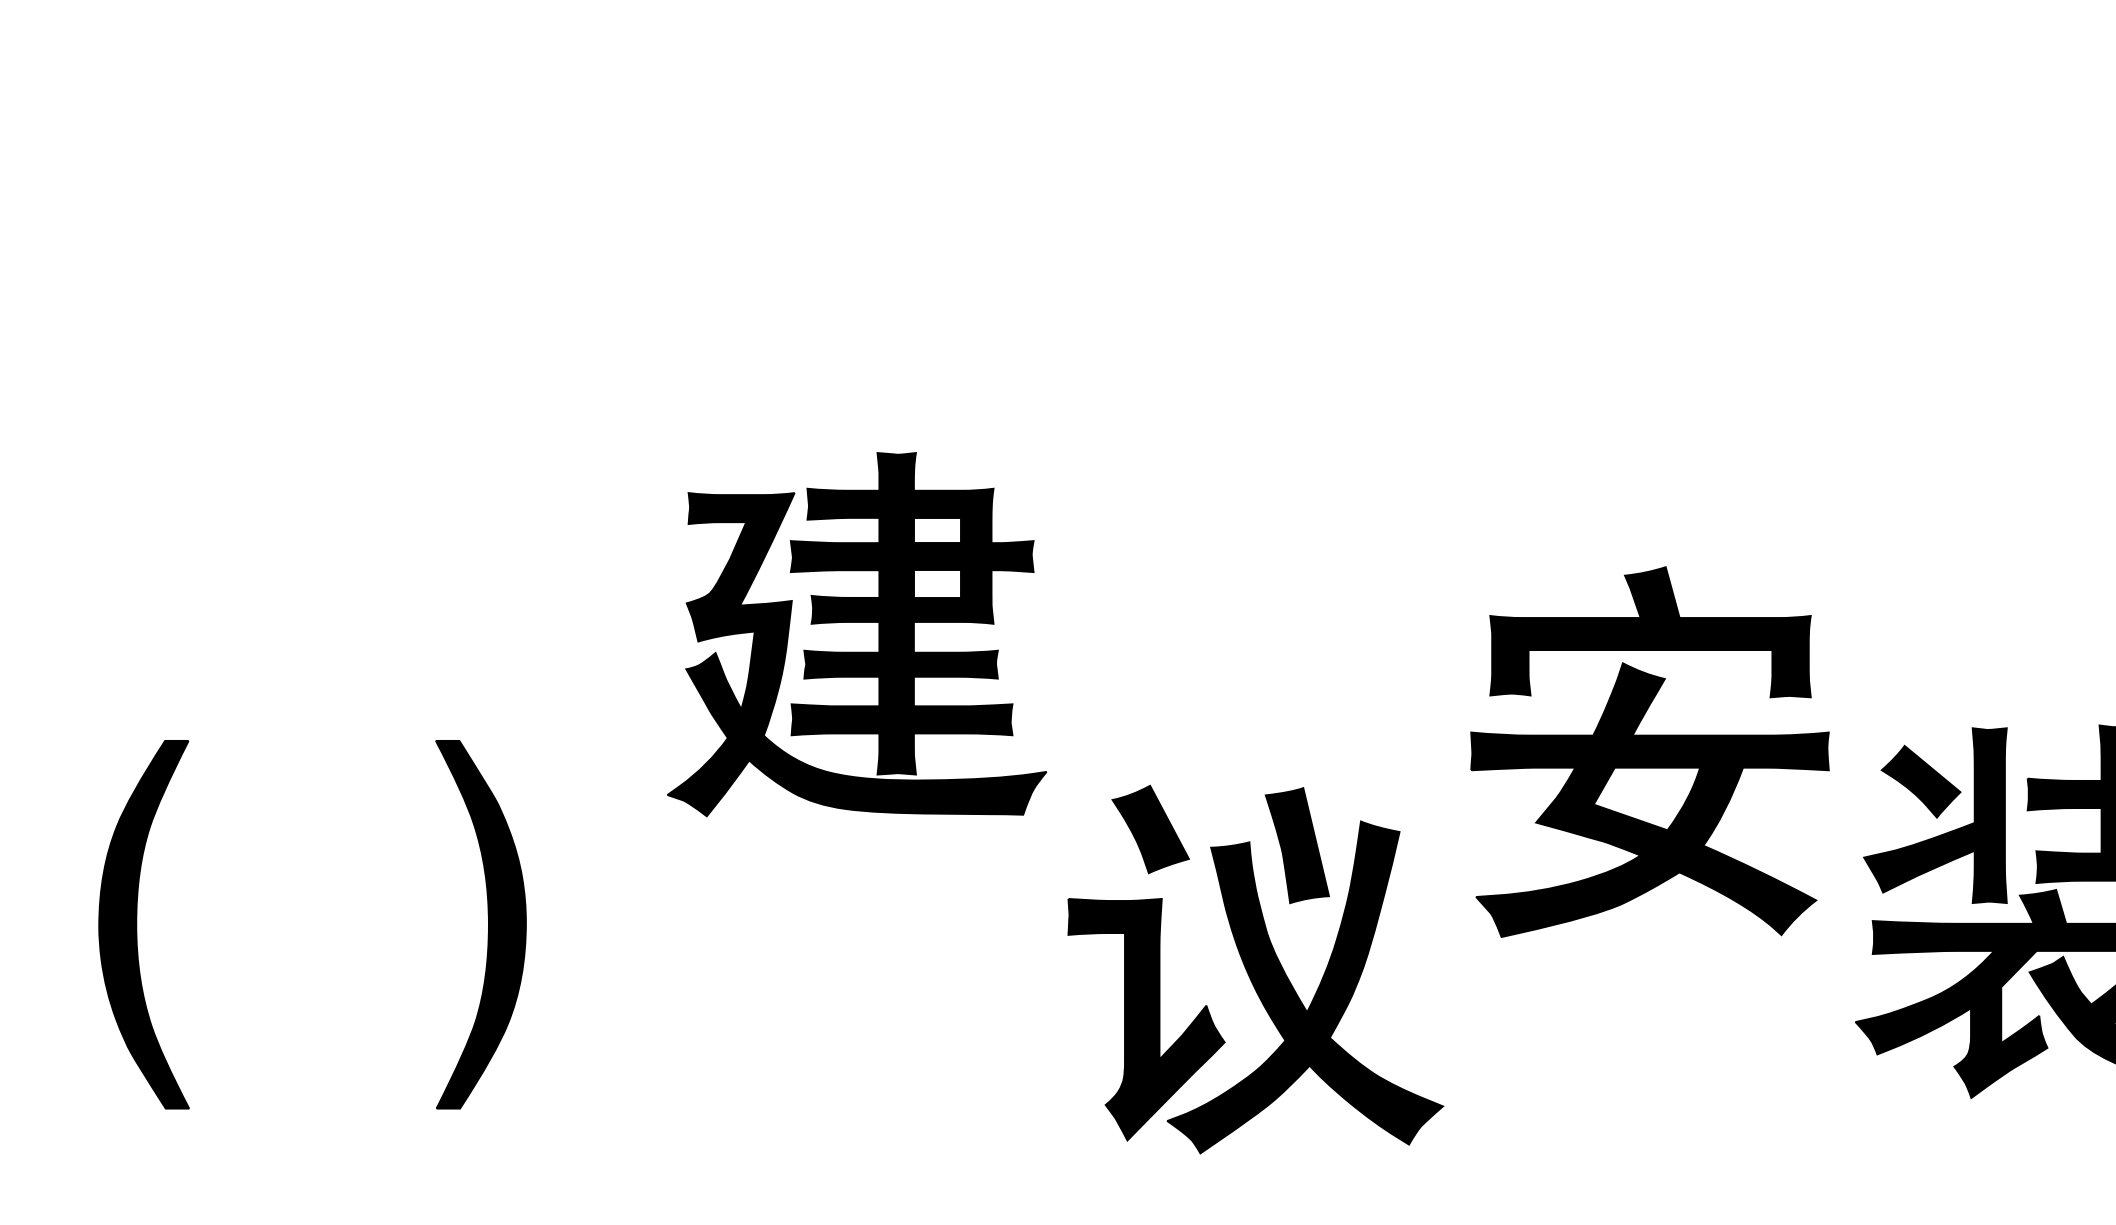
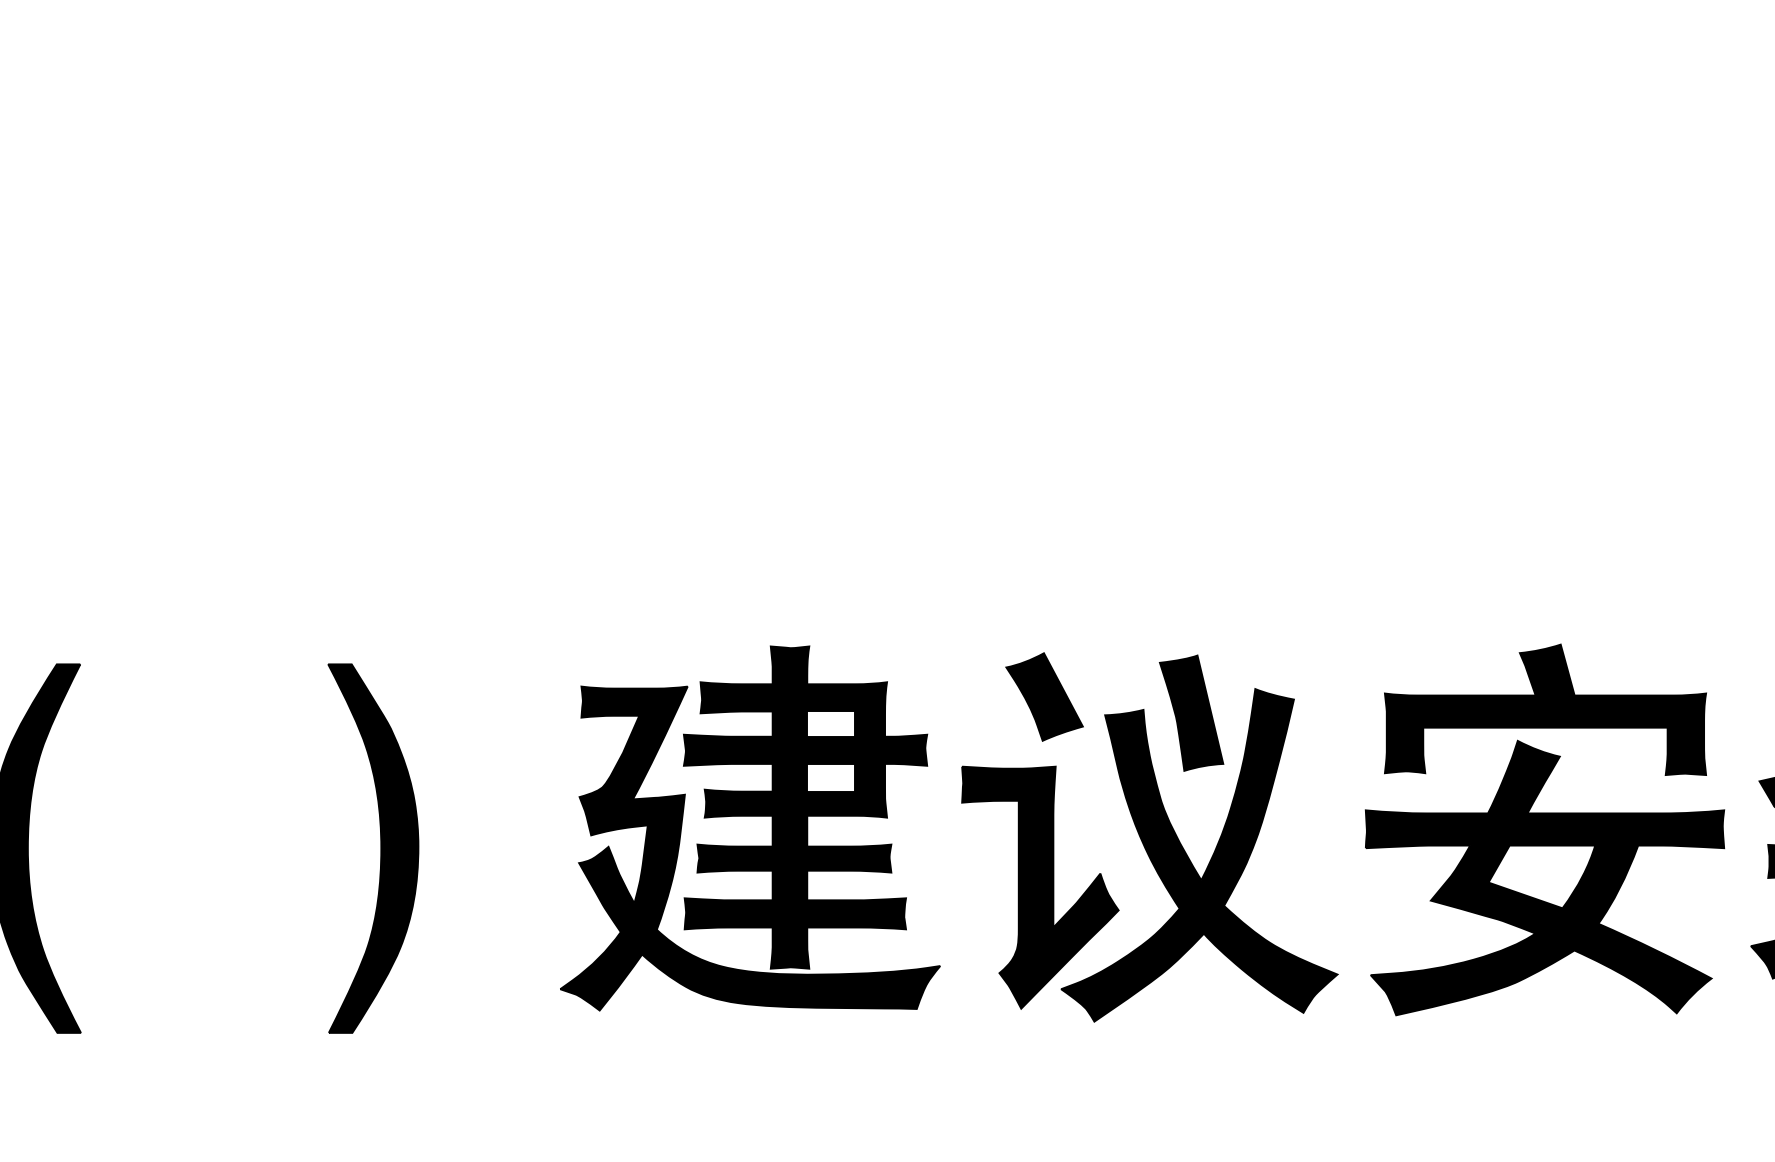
part: (857, 622) -> (750, 816), moved
part: (1649, 751) -> (1544, 829), moved
part: (1255, 969) -> (1149, 837), moved

